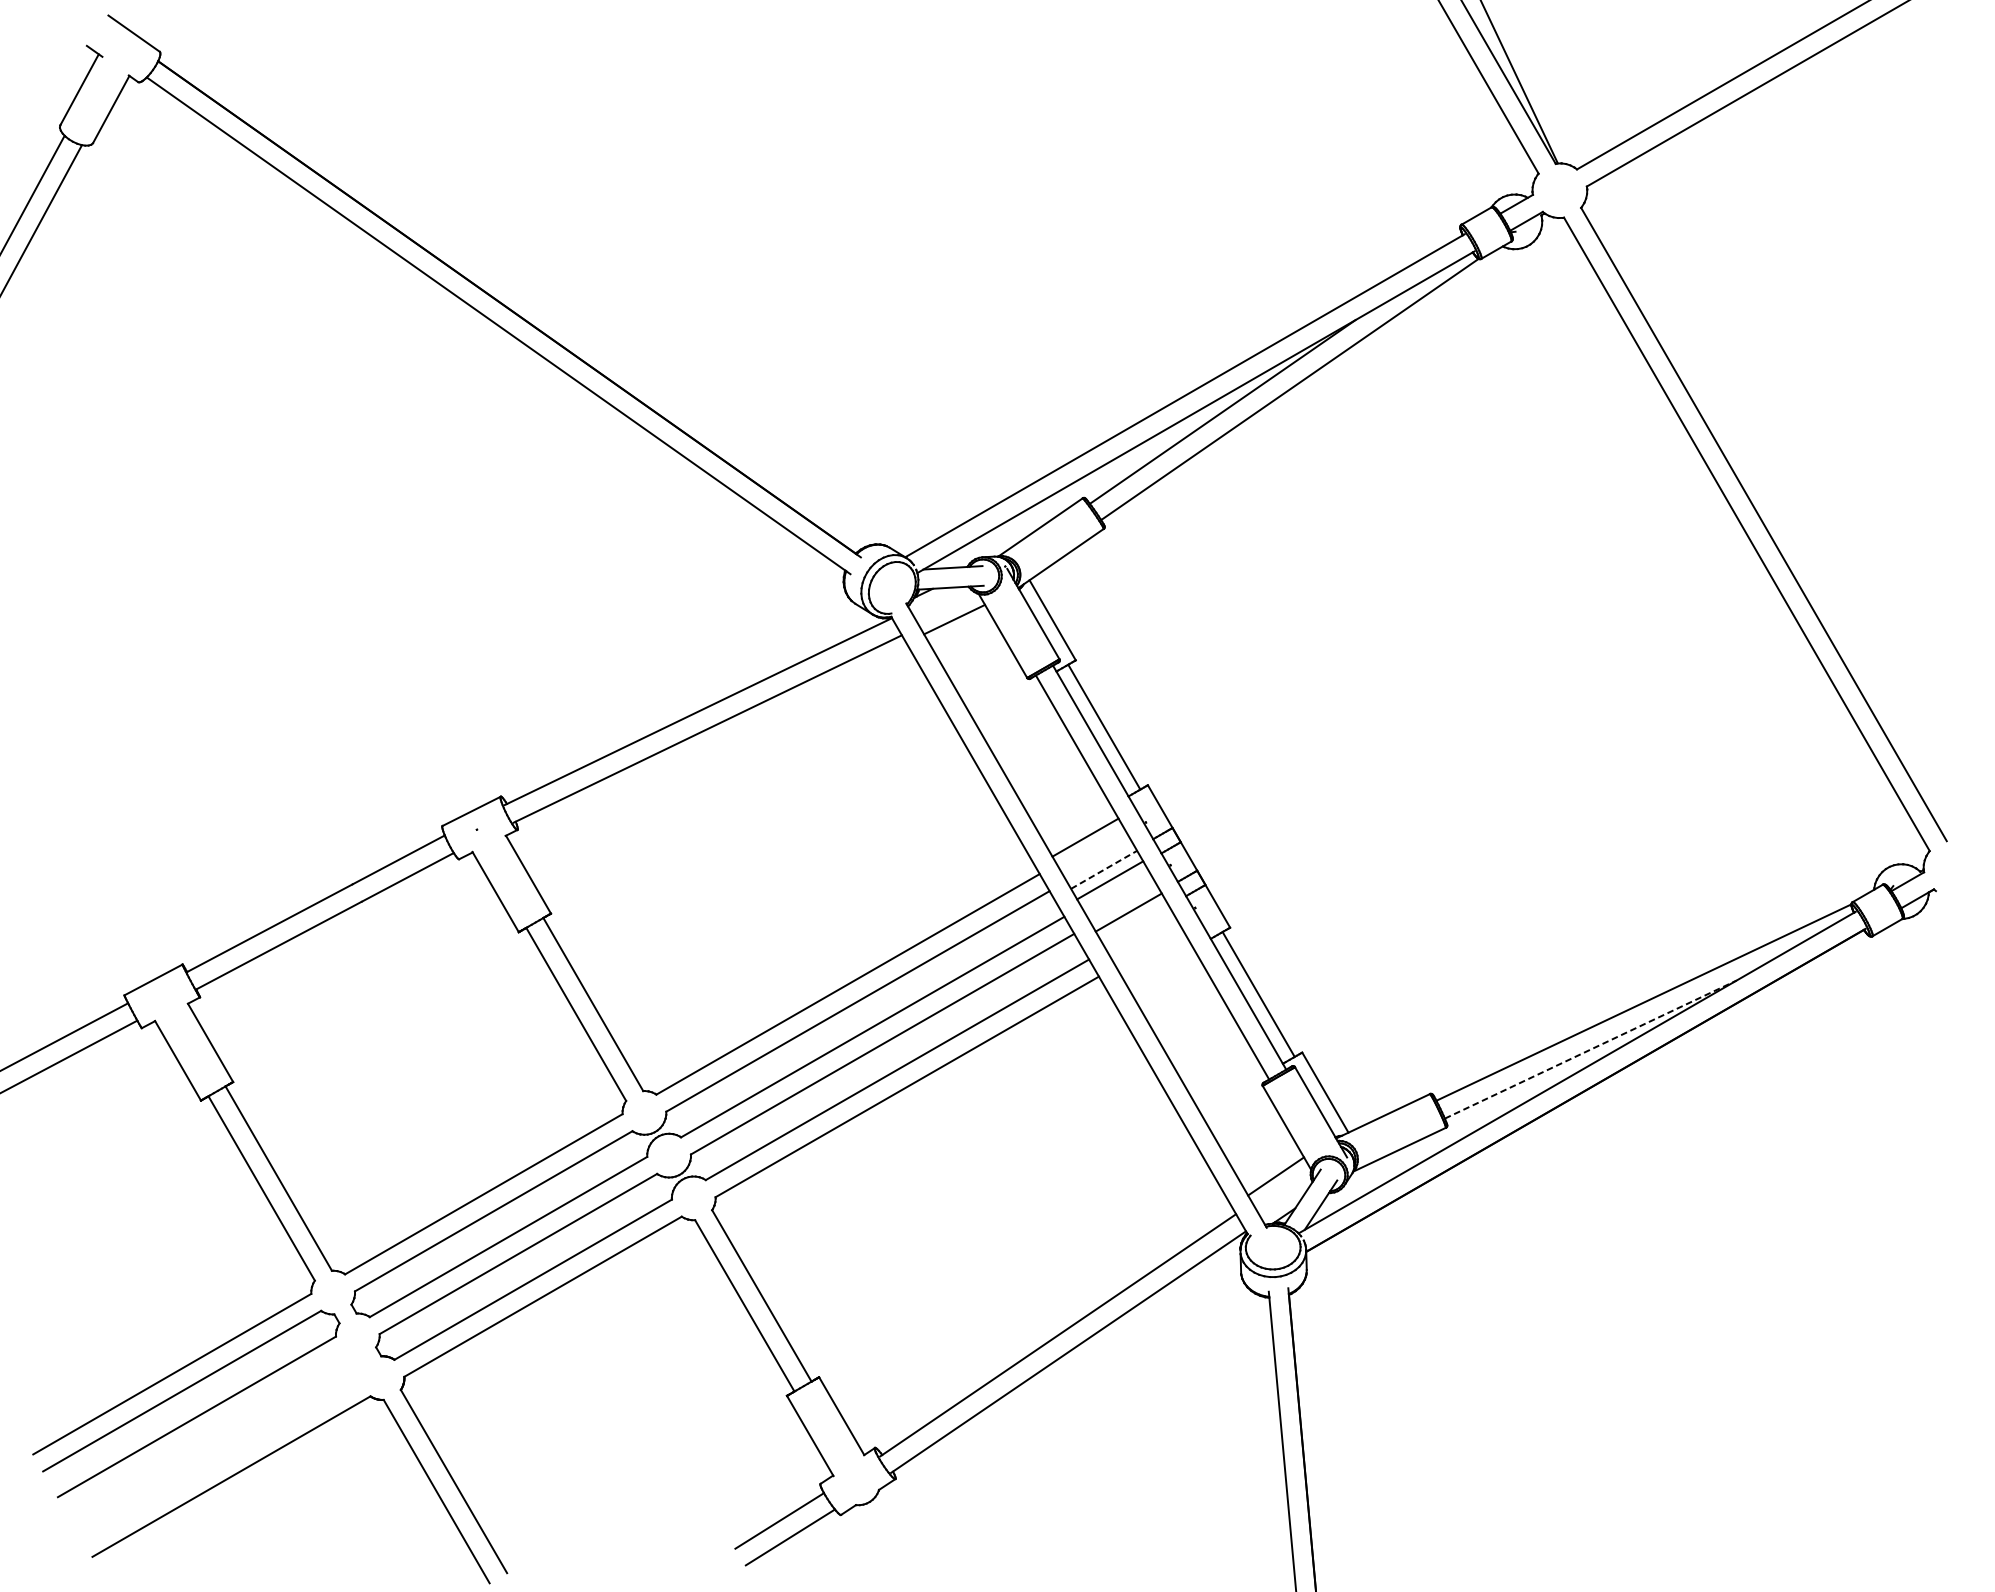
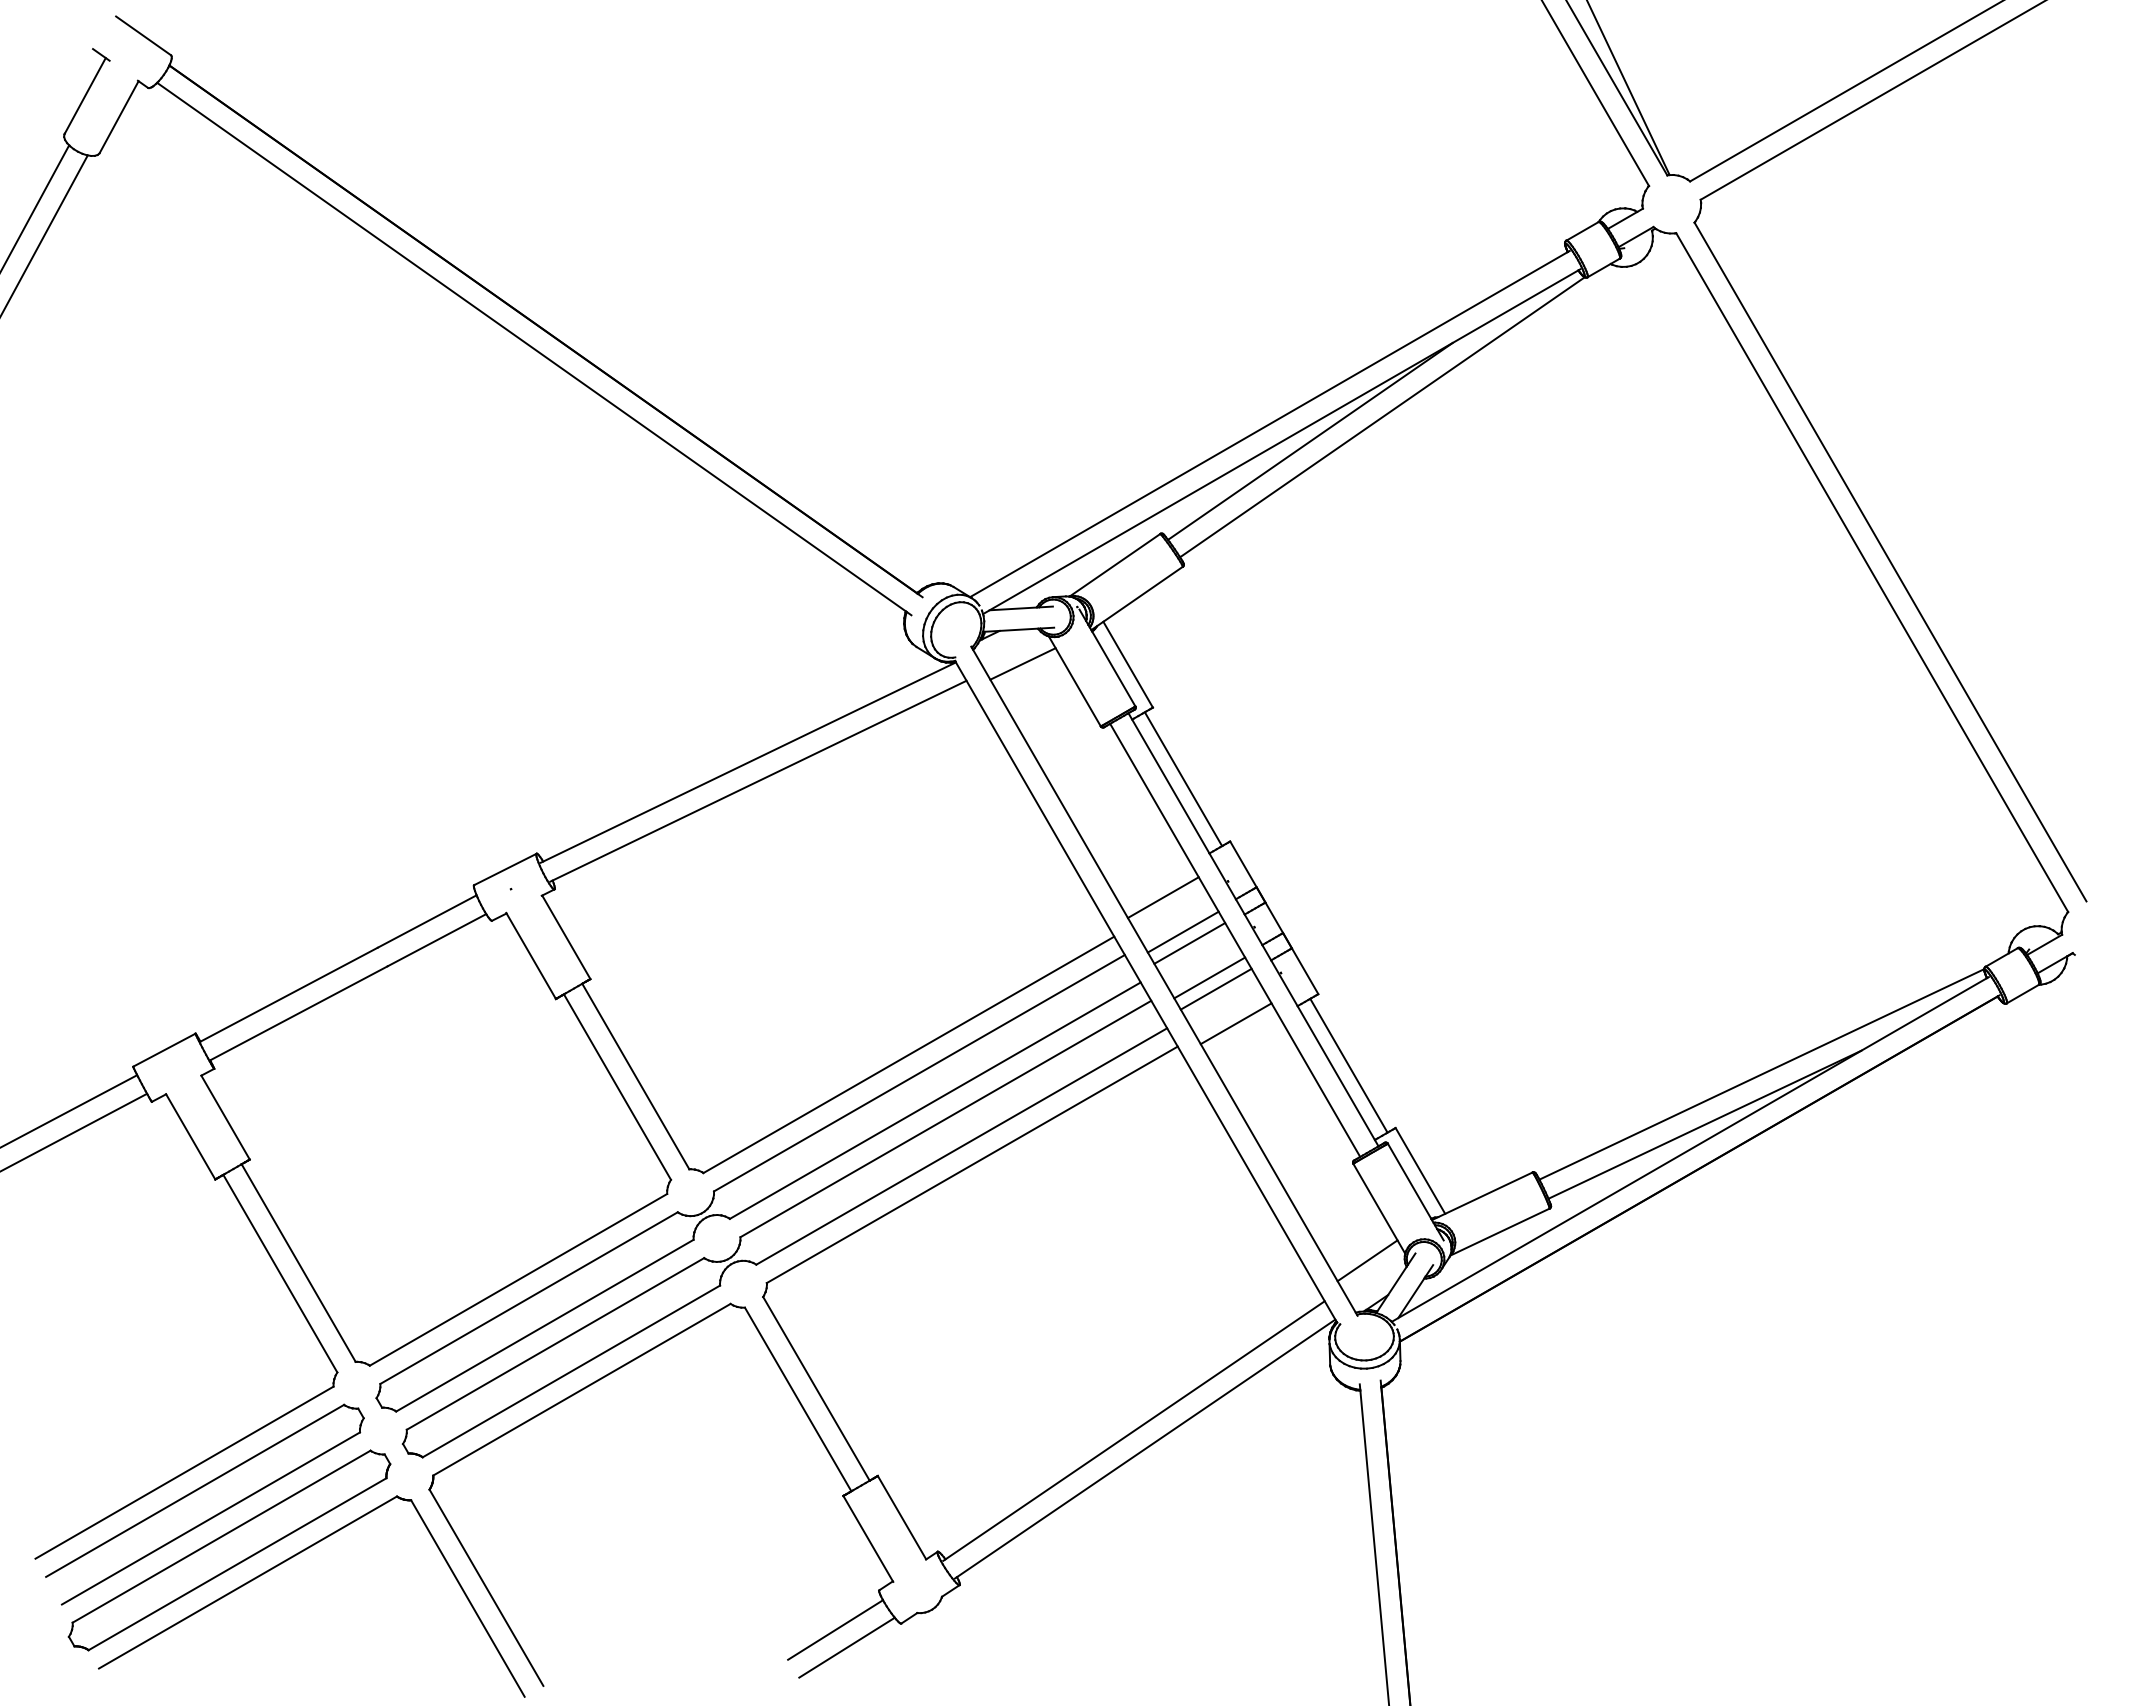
line: (1104, 870) -> (1183, 932), dashed -> solid
line: (1134, 922) -> (1215, 988), added
line: (1152, 955) -> (1235, 1023), added
line: (1591, 1049) -> (1705, 1124), dashed -> solid
part: (214, 1446) -> (229, 1550), added

